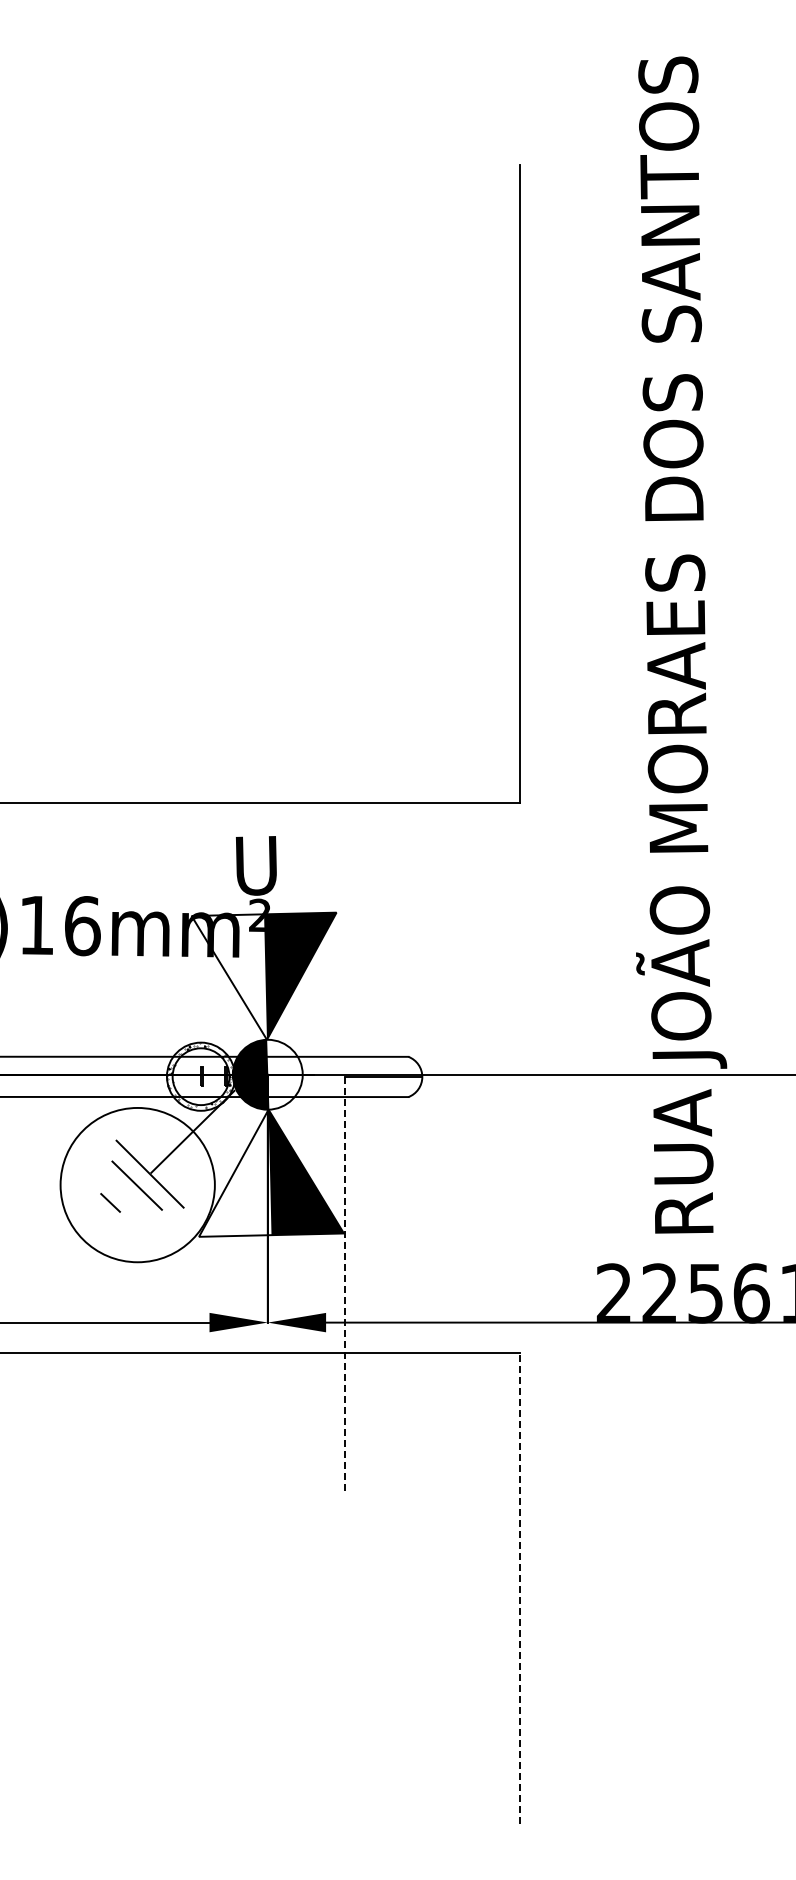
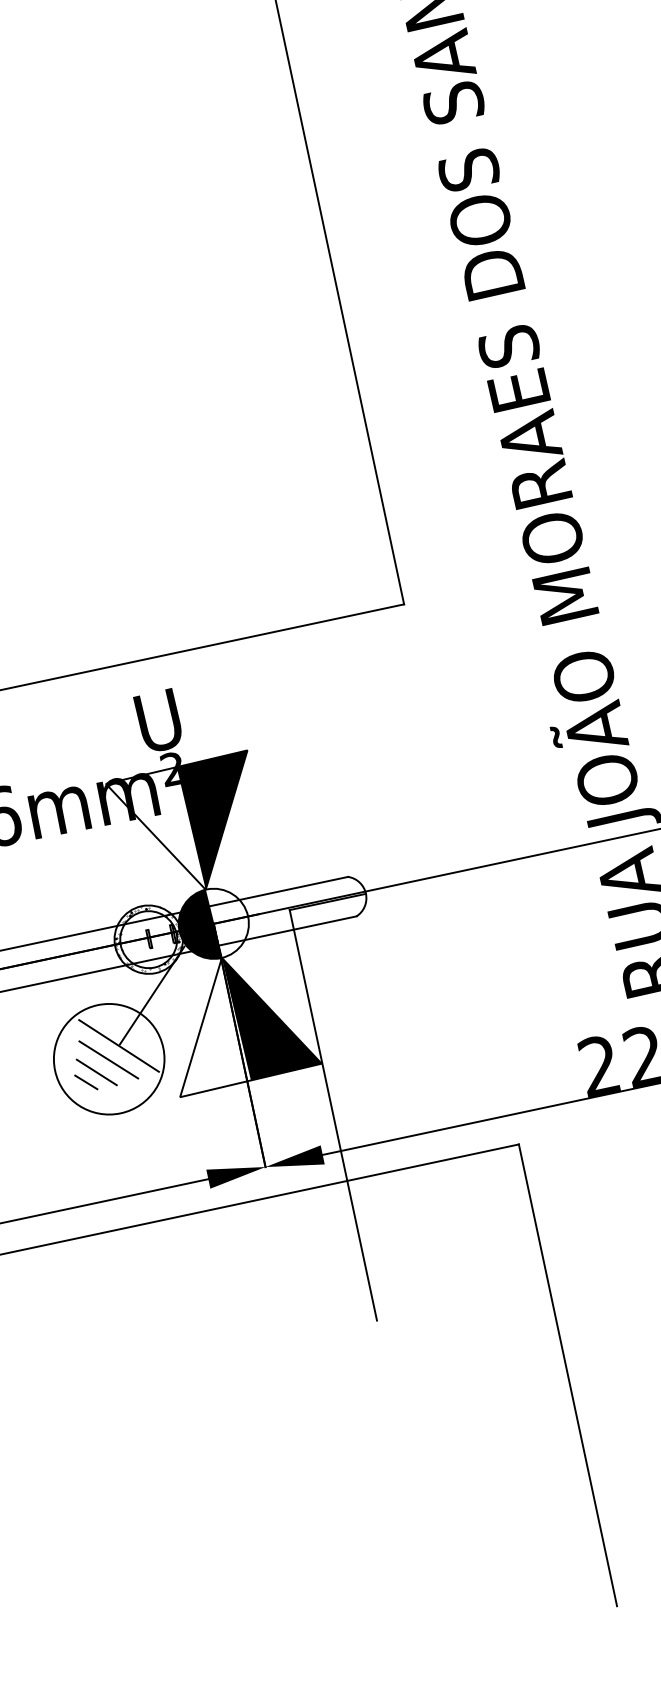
circle: (137, 1185) -> (109, 1059), size x0.71
line: (122, 1194) -> (96, 1071), added
line: (344, 1286) -> (333, 1115), dashed -> solid
line: (519, 1587) -> (567, 1374), dashed -> solid

